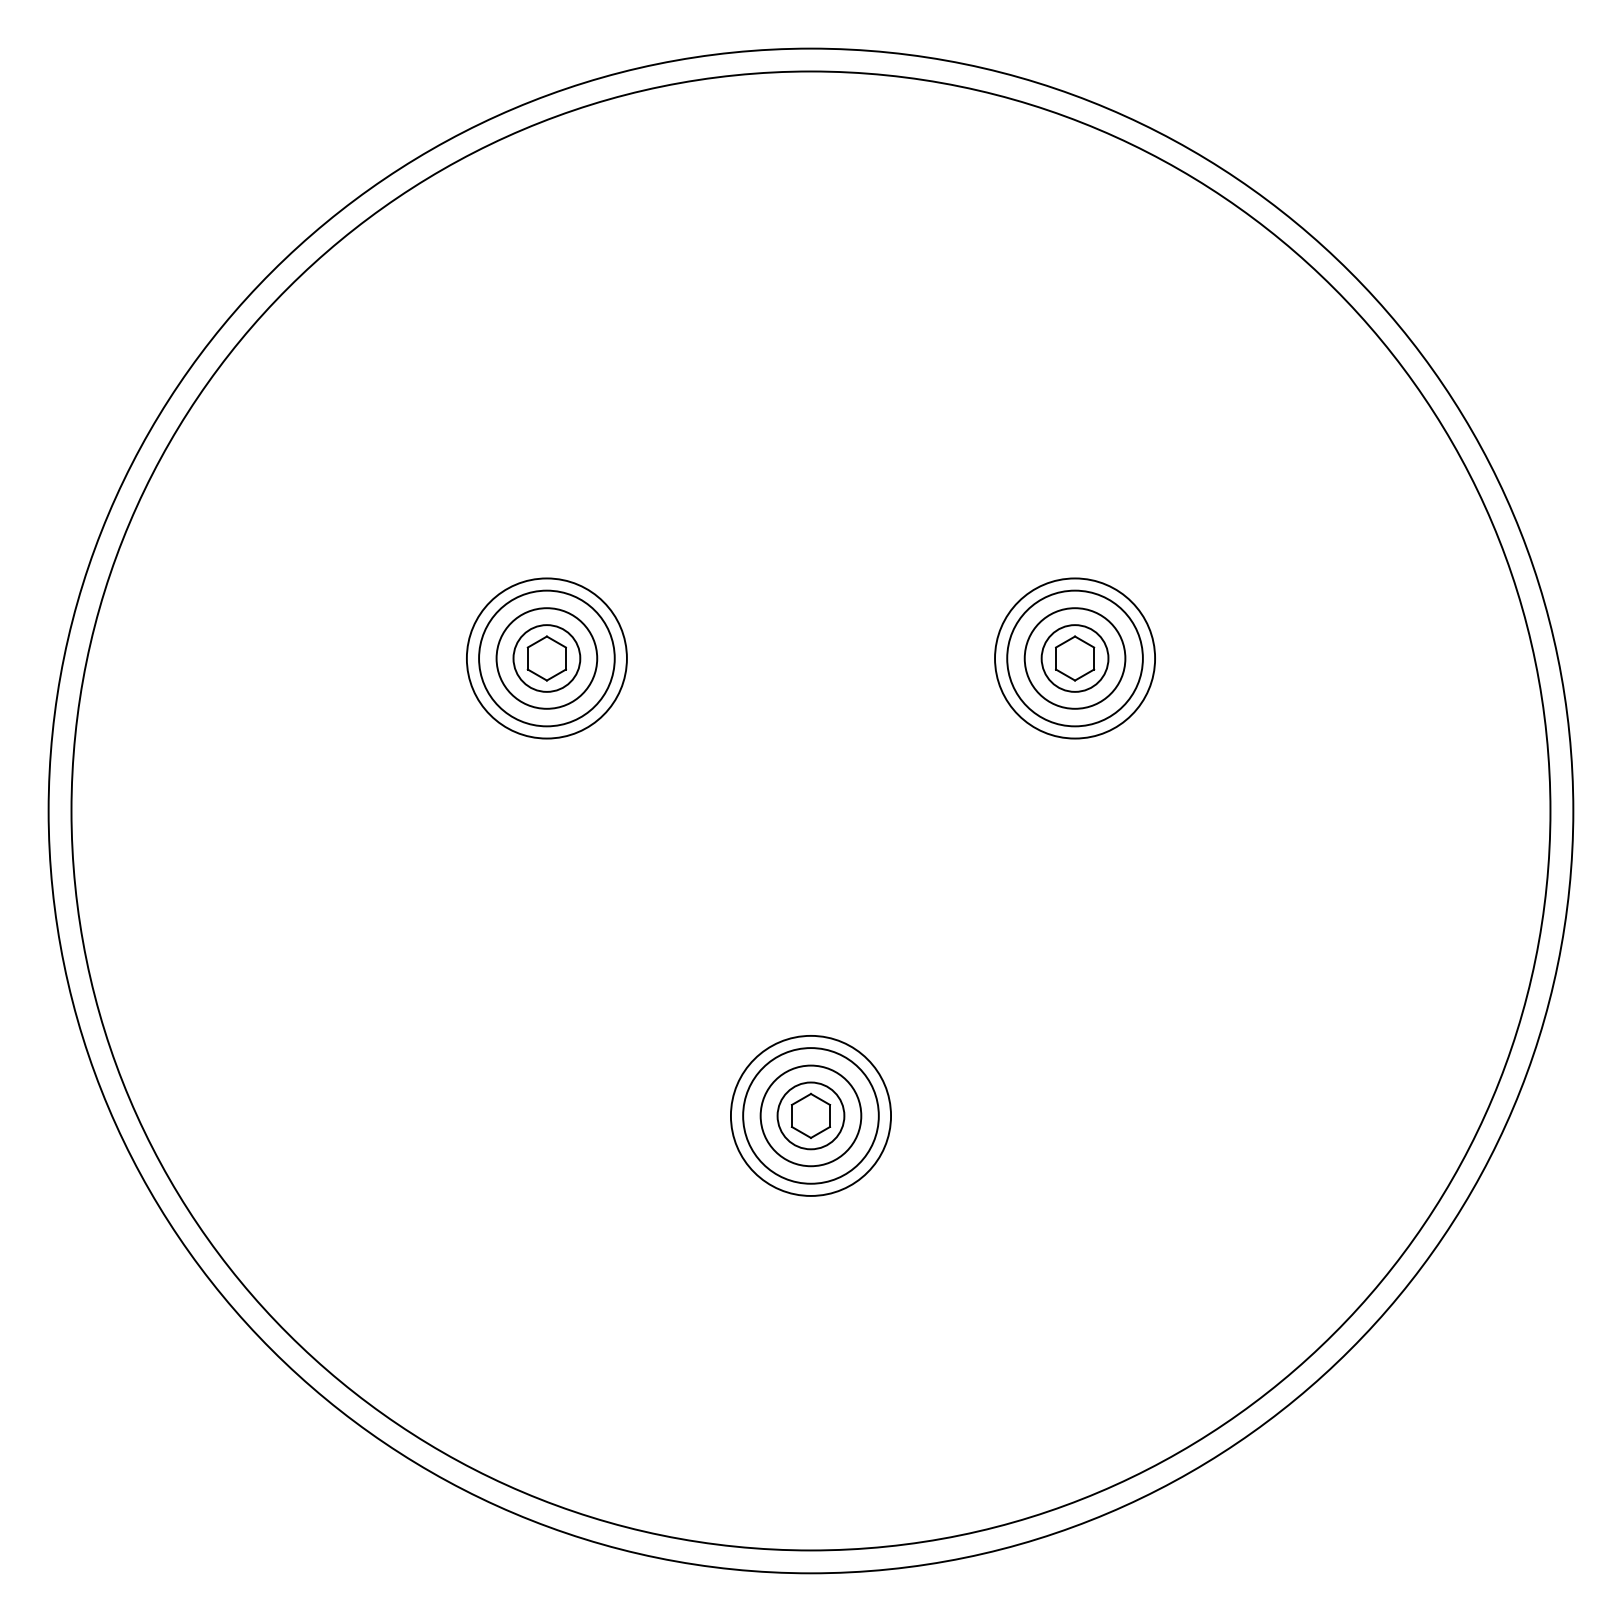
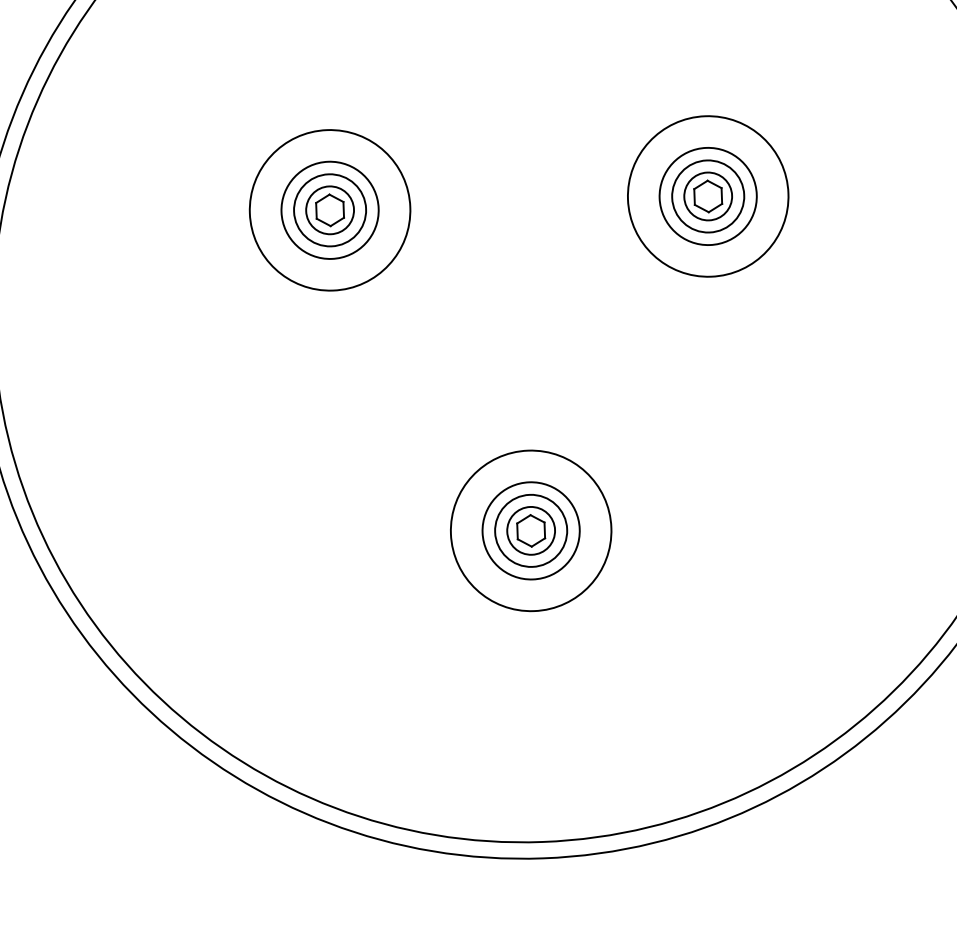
circle: (546, 658) -> (329, 210), size x1.4
circle: (1075, 658) -> (708, 196), size x1.4
circle: (810, 1115) -> (530, 530), size x1.4

